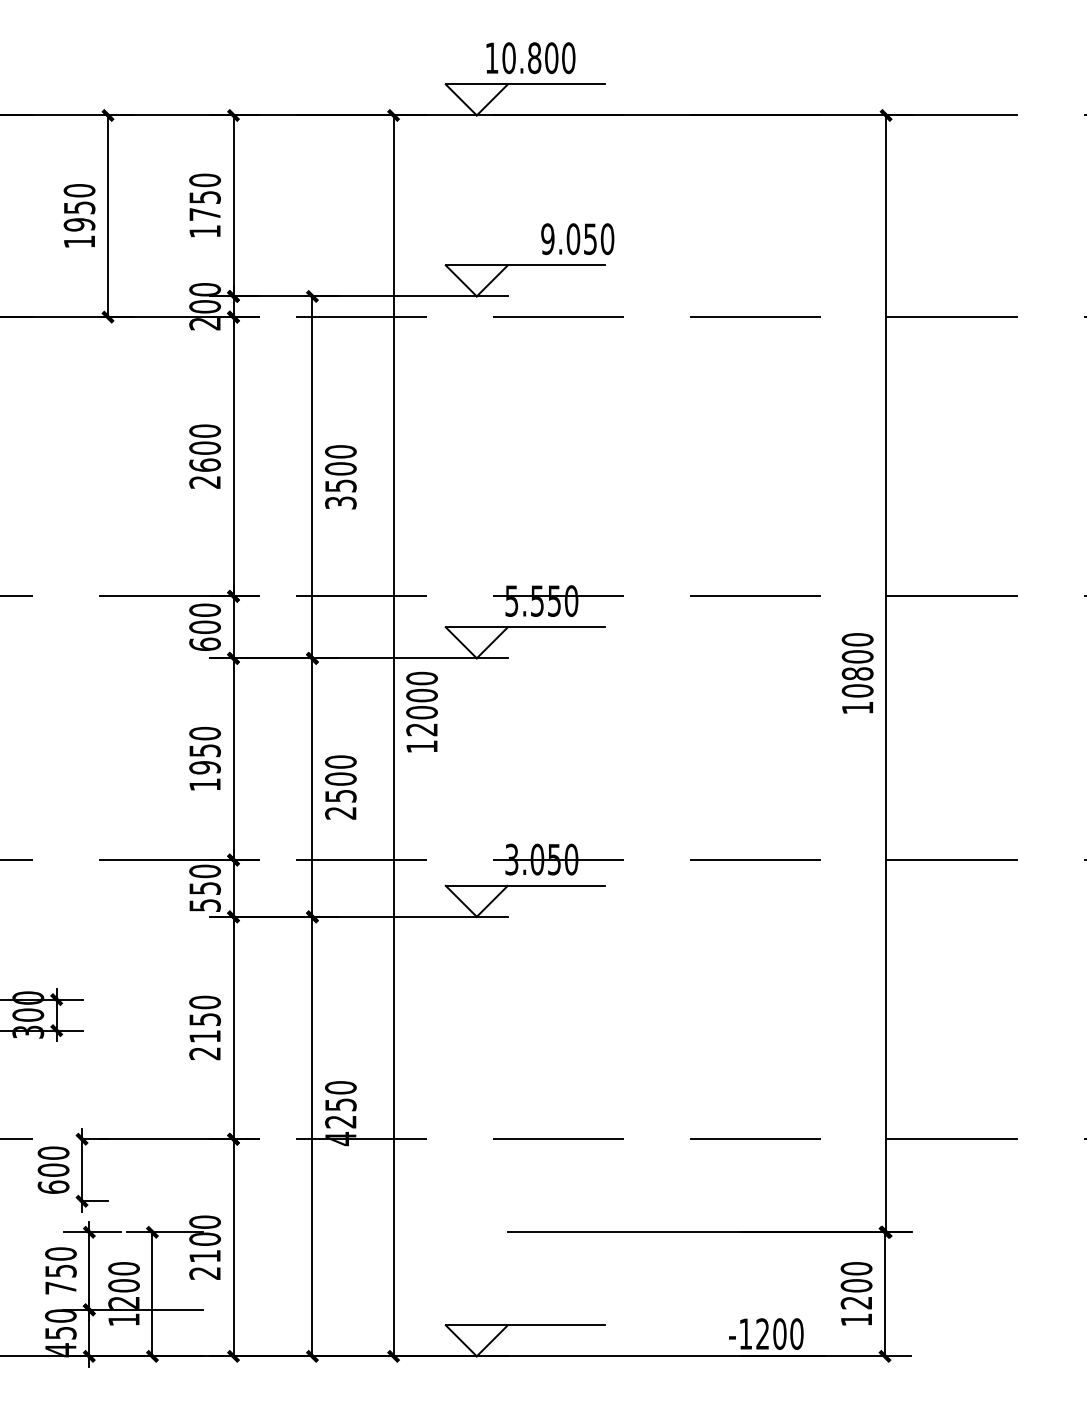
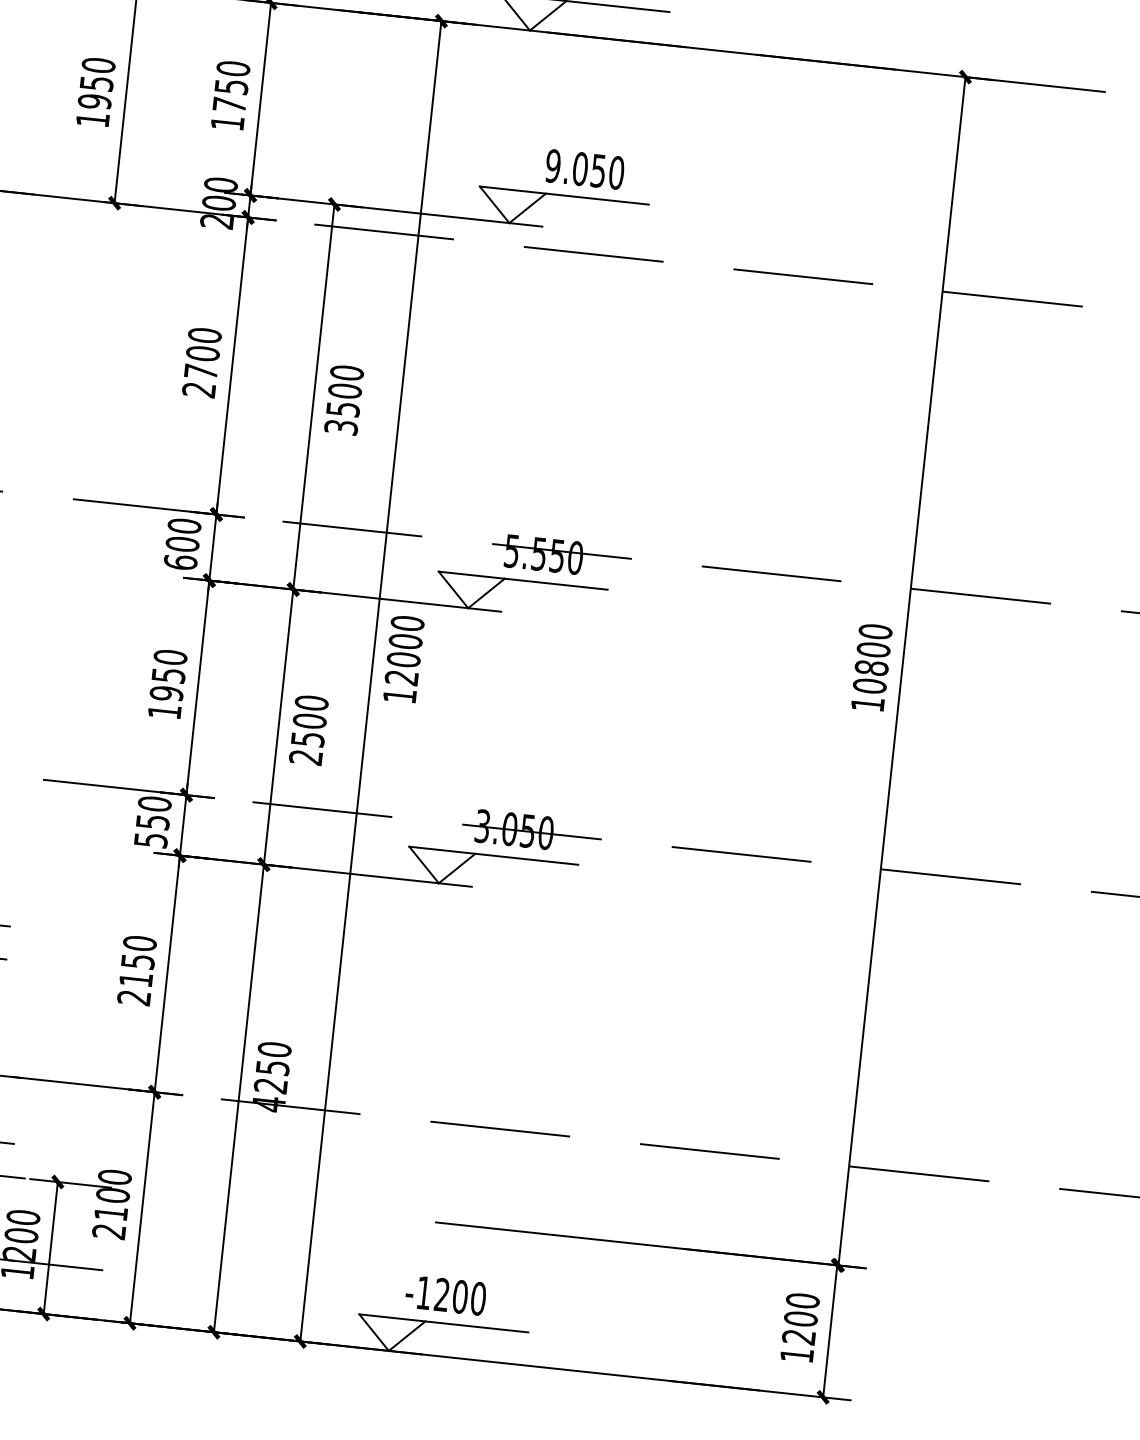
text: (577, 238) -> (584, 168), moved
text: (204, 464) -> (200, 370), 2600 -> 2700
text: (766, 1333) -> (446, 1294), moved

